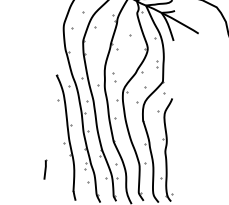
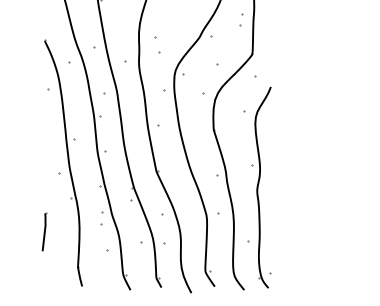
line: (45, 169) -> (44, 231), moved

